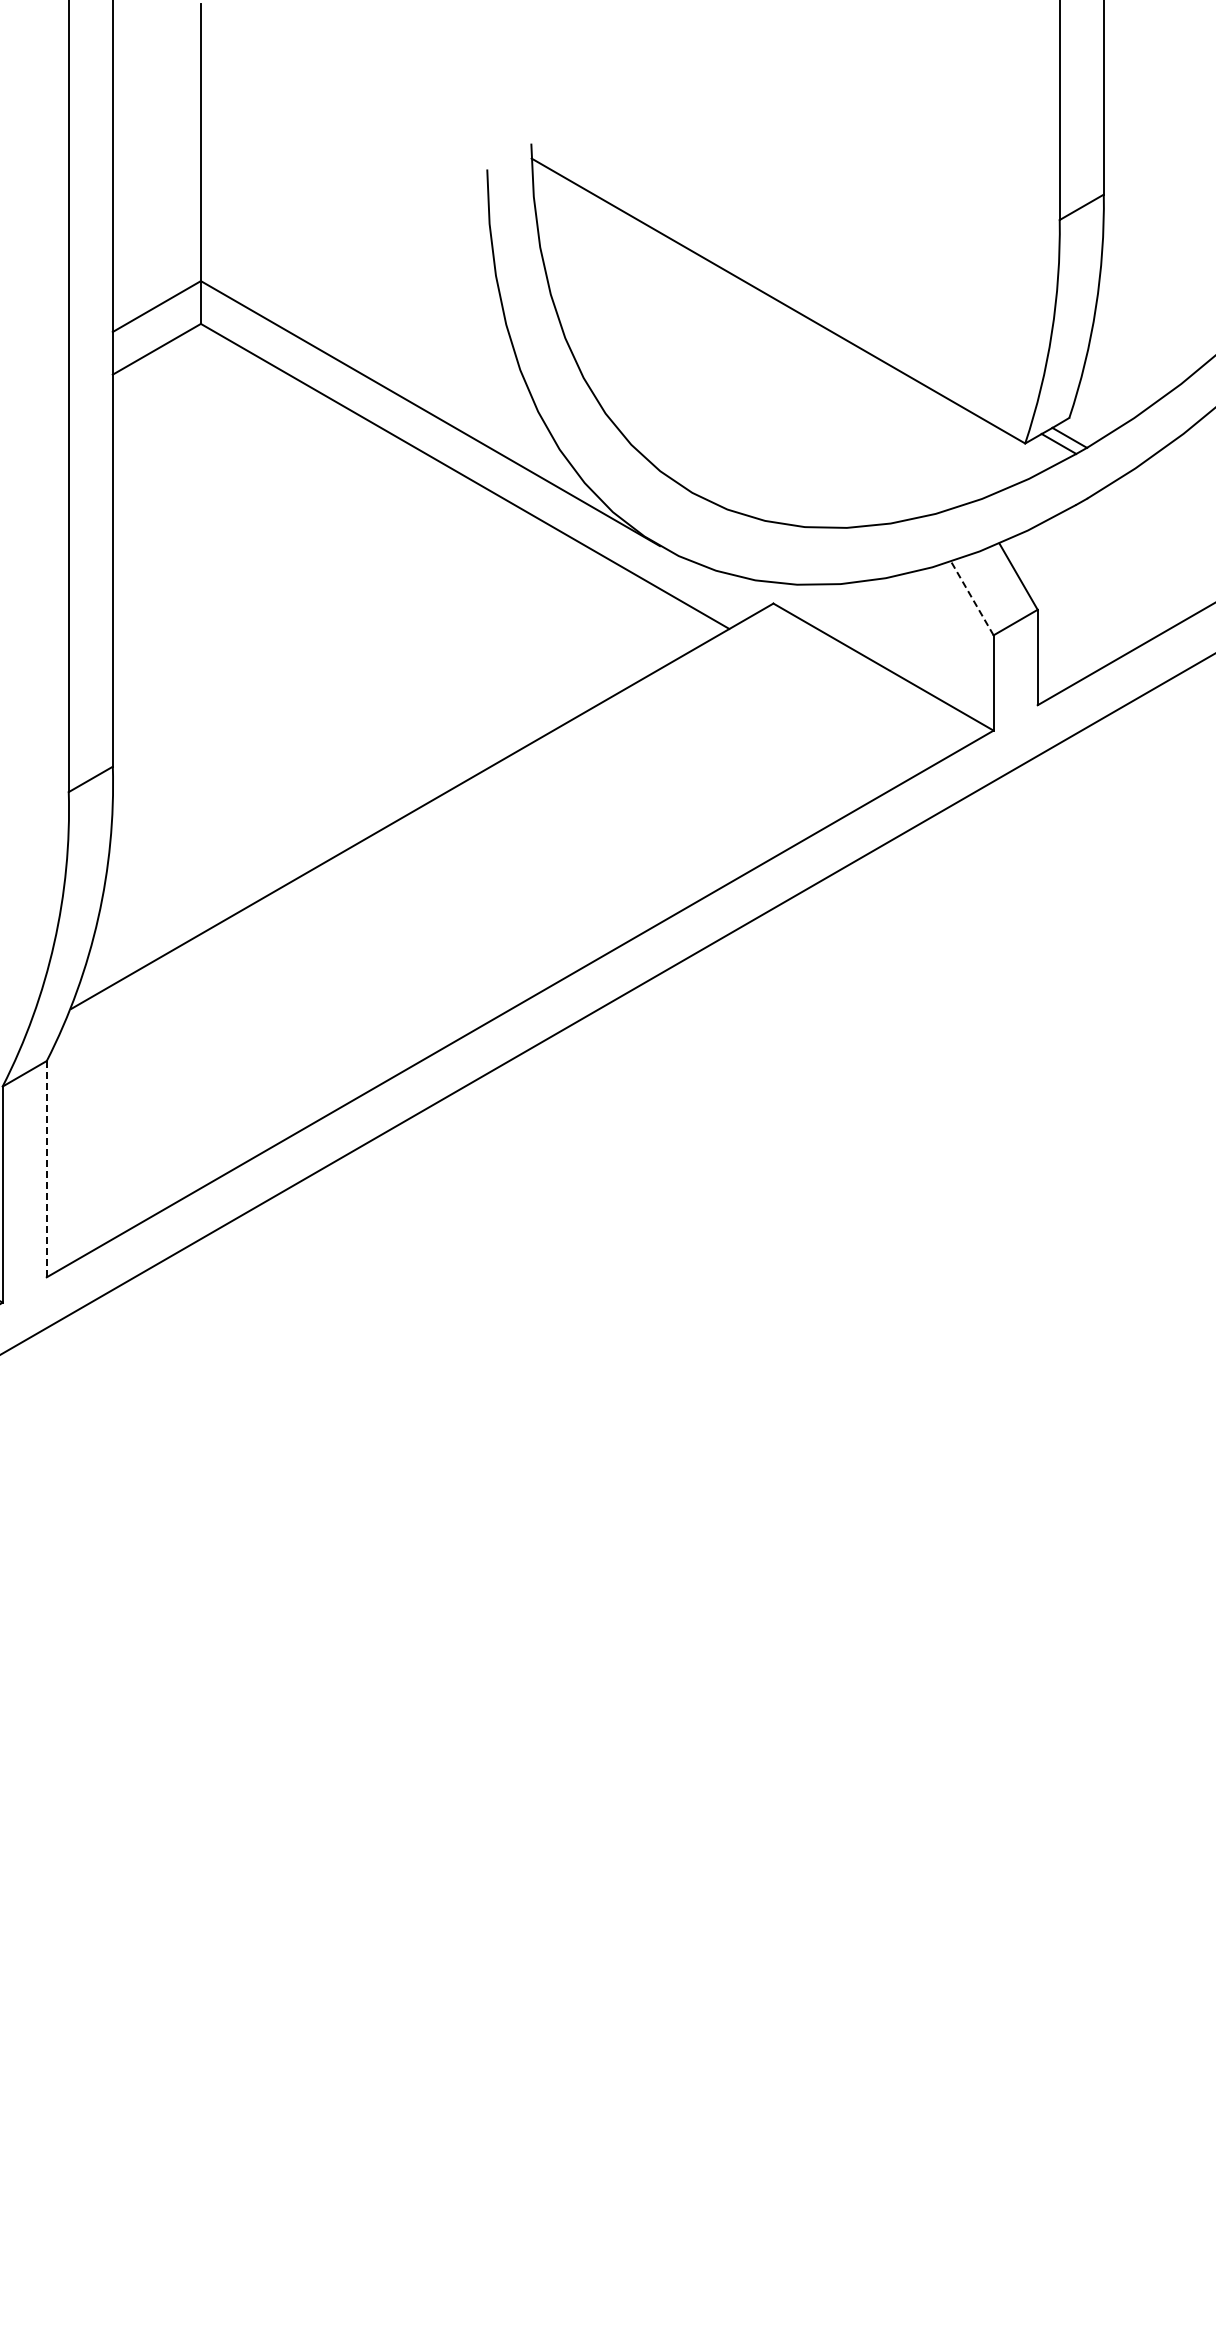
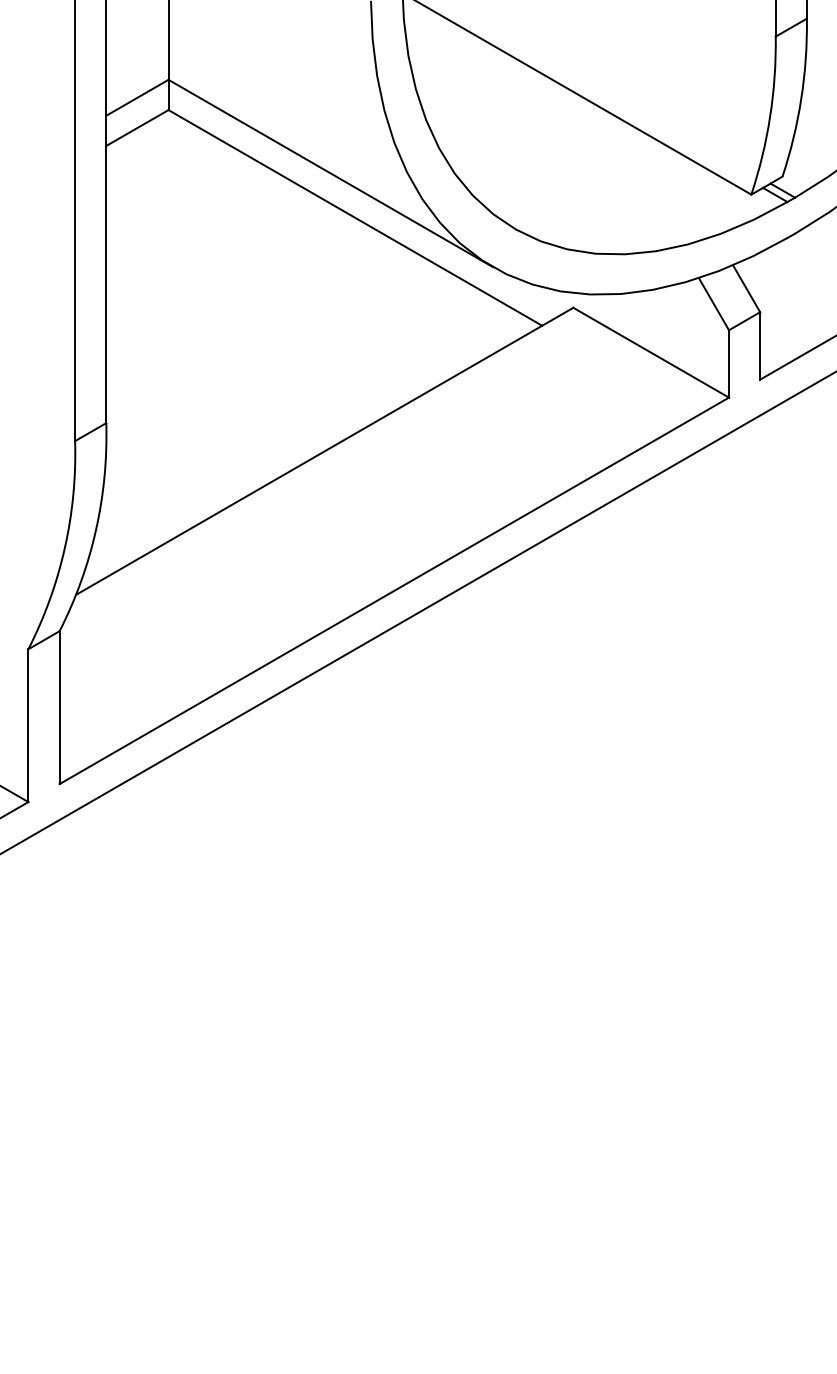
line: (972, 598) -> (714, 304), dashed -> solid
line: (46, 1169) -> (59, 707), dashed -> solid

